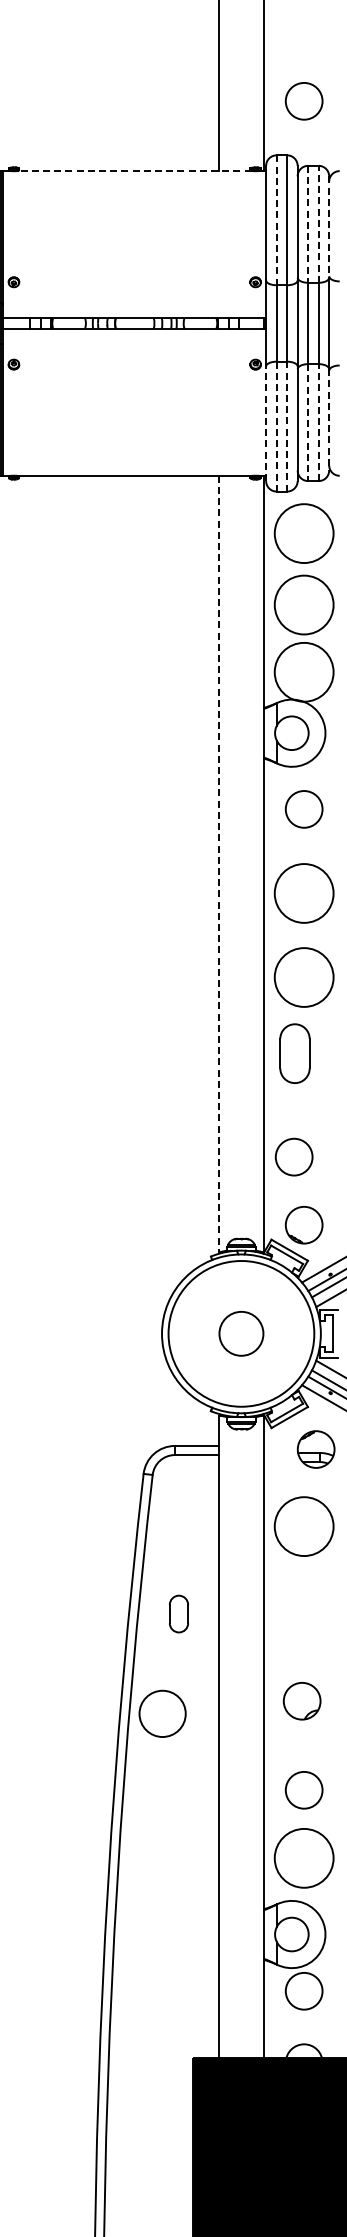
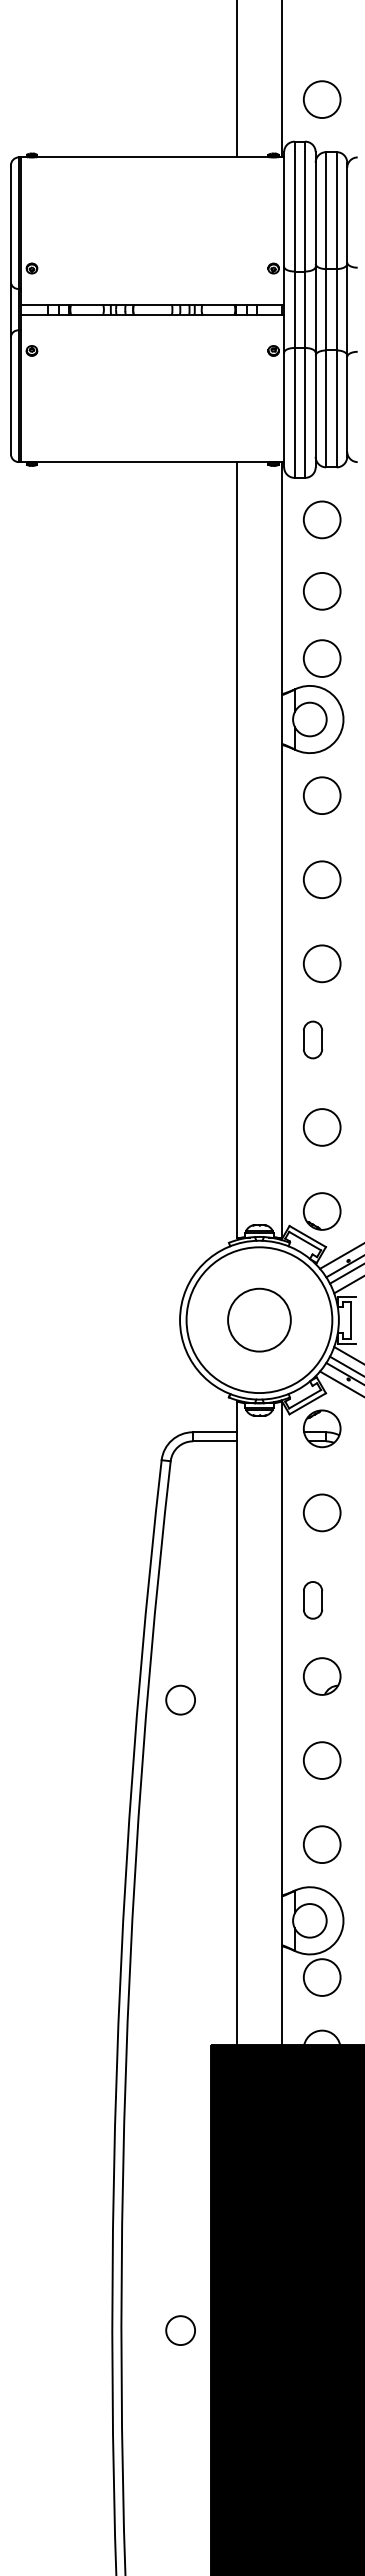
circle: (303, 101) -> (321, 99), moved
line: (134, 171) -> (152, 157), dashed -> solid
line: (276, 220) -> (294, 206), dashed -> solid
line: (318, 224) -> (336, 210), dashed -> solid
line: (308, 225) -> (326, 211), dashed -> solid
line: (329, 227) -> (347, 213), dashed -> solid
line: (329, 420) -> (347, 406), dashed -> solid
line: (318, 422) -> (336, 408), dashed -> solid
line: (266, 423) -> (284, 409), dashed -> solid
line: (308, 423) -> (326, 409), dashed -> solid
line: (276, 426) -> (294, 412), dashed -> solid
line: (287, 426) -> (305, 412), dashed -> solid
circle: (303, 533) -> (321, 519), size x0.62
circle: (303, 604) -> (321, 590), size x0.62
circle: (303, 672) -> (321, 658), size x0.62
line: (219, 864) -> (237, 850), dashed -> solid
circle: (303, 893) -> (321, 879), size x0.62
circle: (303, 977) -> (321, 963), size x0.62
part: (294, 1053) -> (312, 1039), size x0.62
circle: (293, 1157) -> (321, 1127), moved
circle: (241, 1333) -> (259, 1319), size x1.43
part: (315, 1449) -> (321, 1428), moved
circle: (303, 1526) -> (321, 1512), size x0.62
part: (179, 1614) -> (313, 1600), moved
part: (301, 1701) -> (321, 1676), moved
circle: (162, 1713) -> (180, 1699), size x0.62
circle: (303, 1790) -> (321, 1760), moved
circle: (303, 1858) -> (321, 1844), size x0.62

